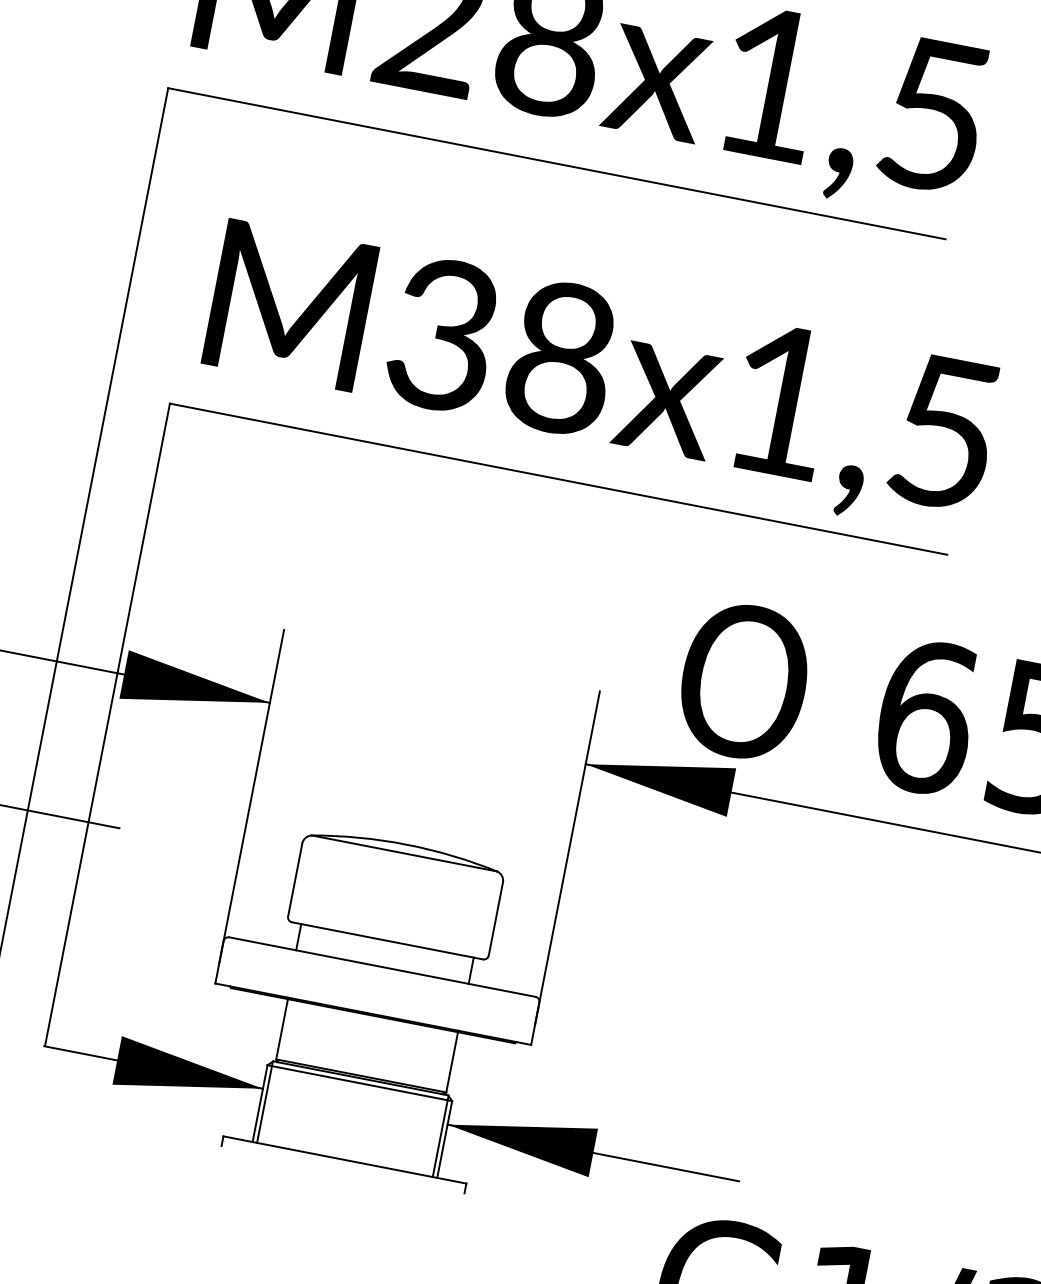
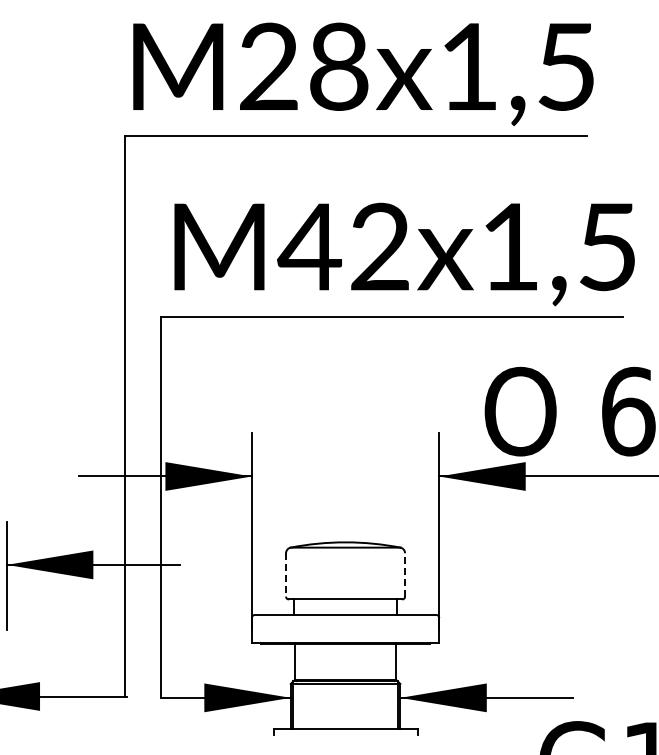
text: (499, 345) -> (343, 246), M38x1,5 -> M42x1,5
line: (296, 879) -> (286, 574), solid -> dashed
line: (496, 918) -> (405, 574), solid -> dashed

